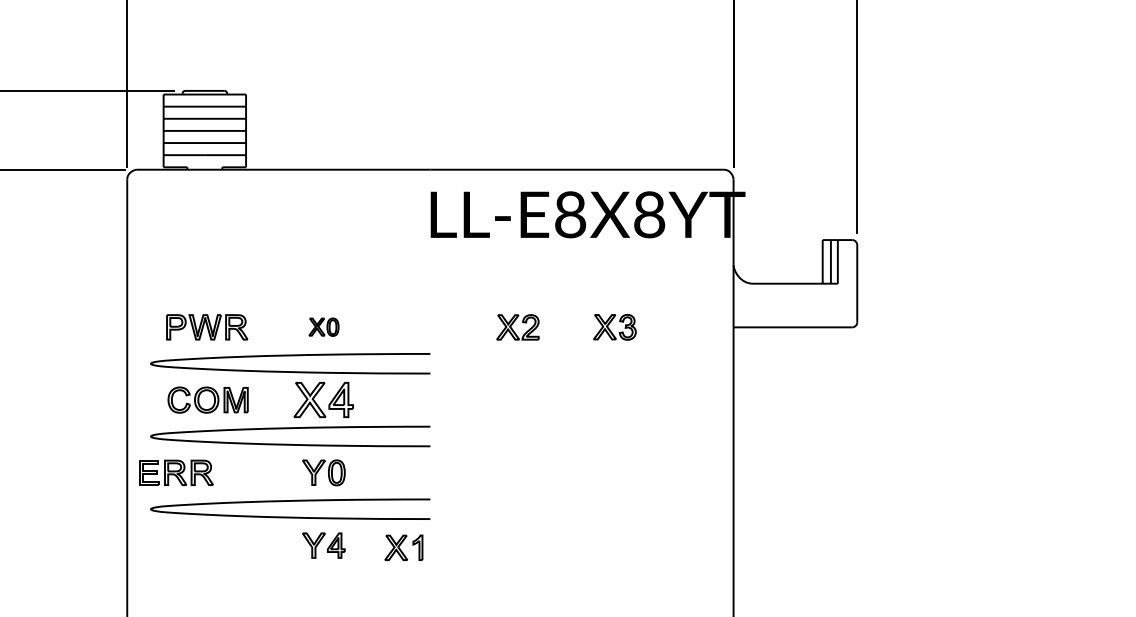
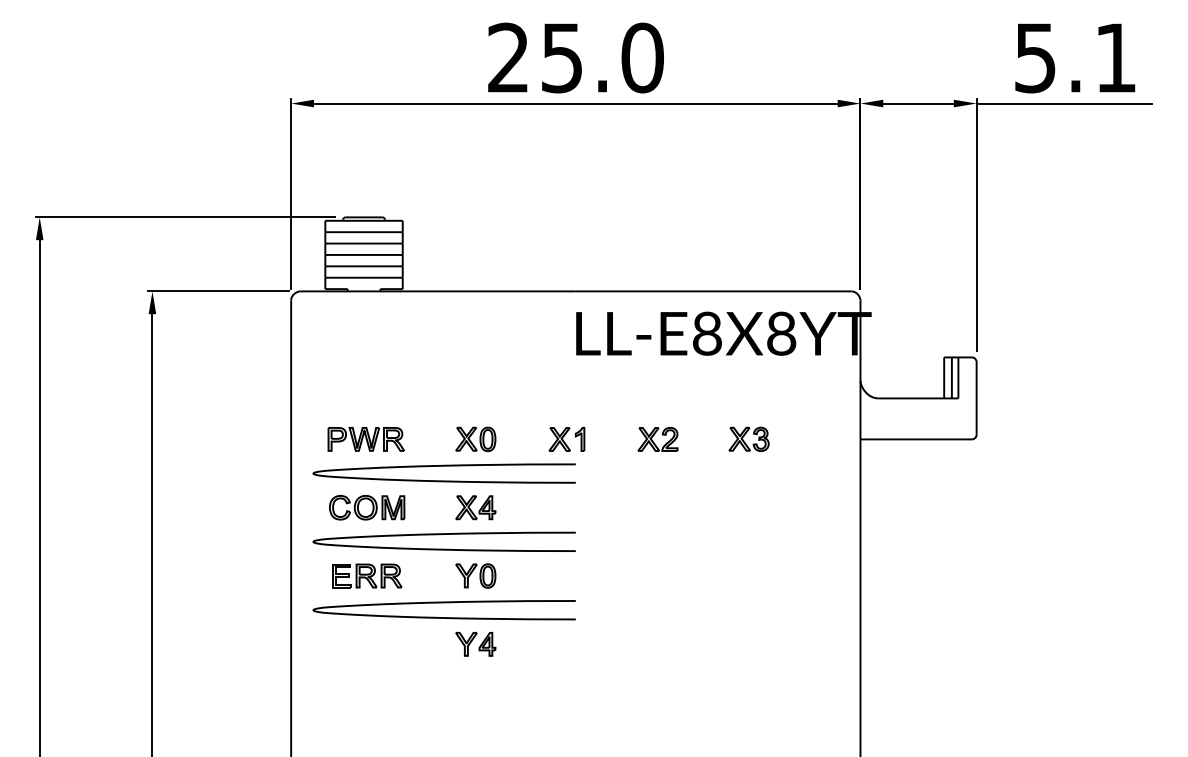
part: (323, 326) -> (475, 438), size x1.43
part: (323, 399) -> (475, 507), size x0.71
part: (176, 472) -> (367, 575), moved
part: (403, 547) -> (566, 439), moved

